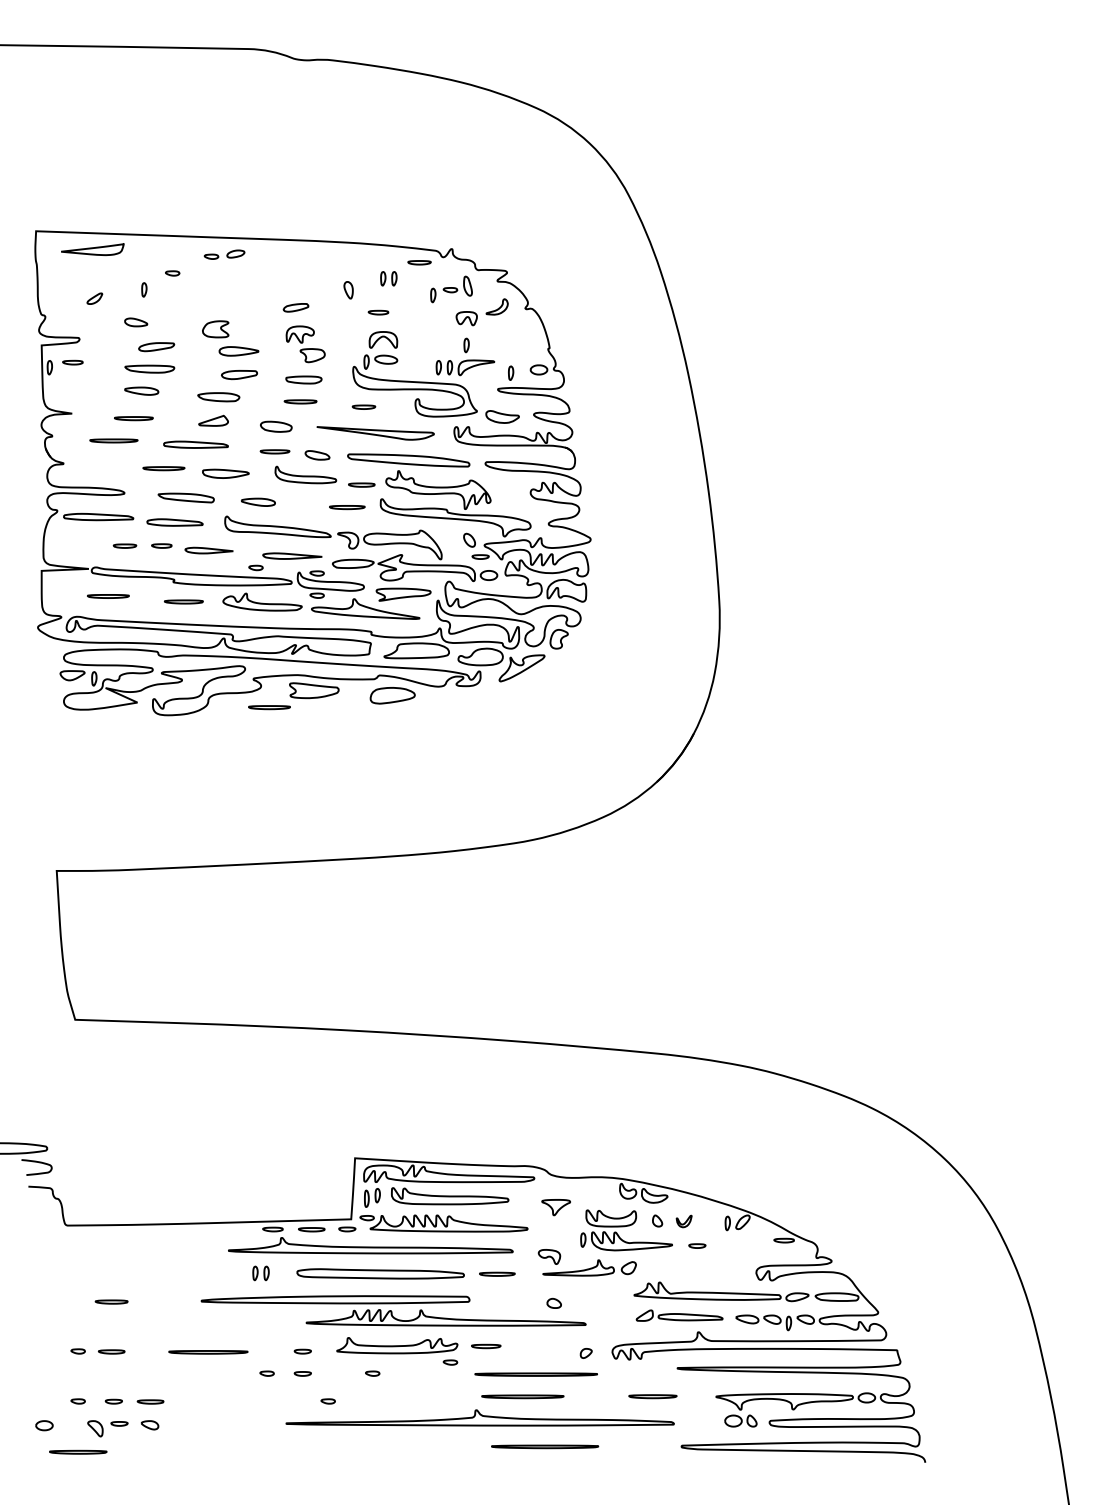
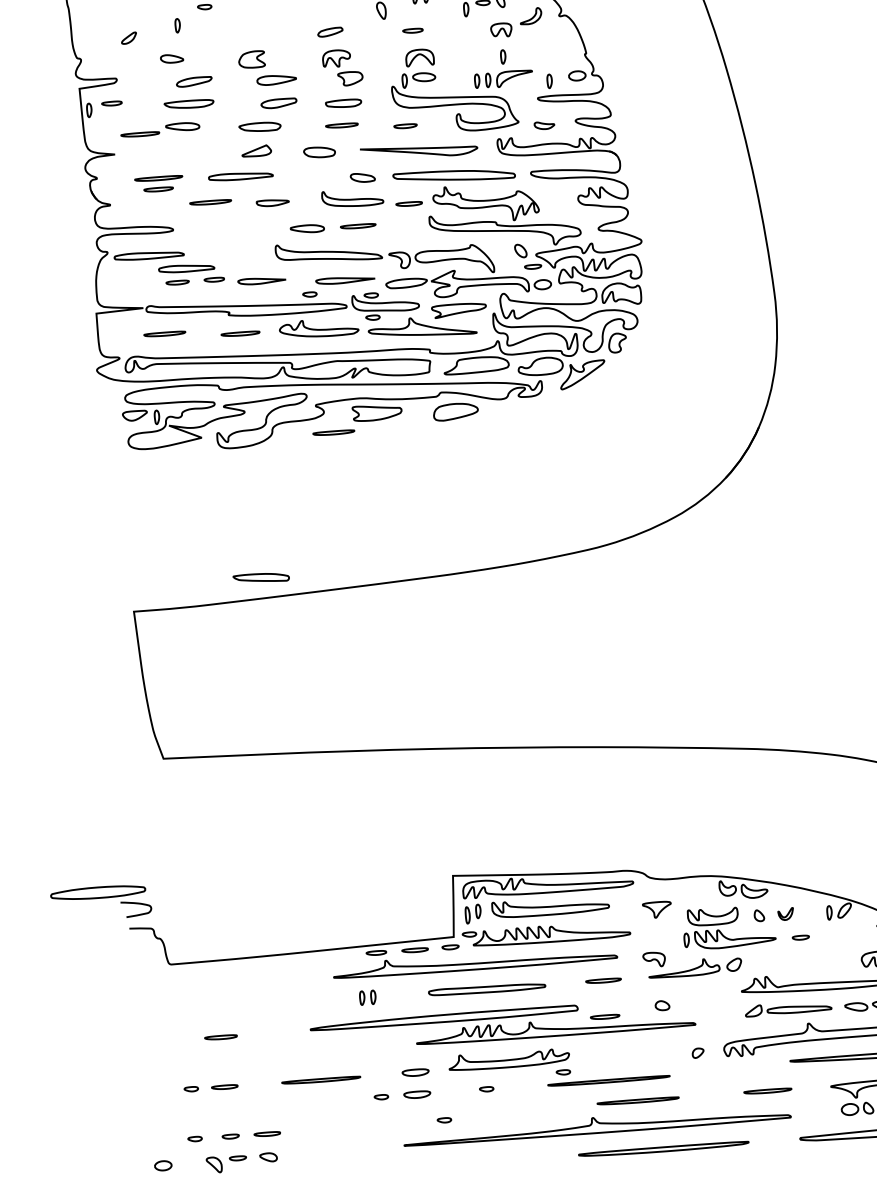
part: (502, 416) -> (544, 125), size x0.6
part: (133, 418) -> (139, 134), moved
part: (274, 451) -> (158, 189), moved
part: (225, 473) -> (272, 202), size x0.7
part: (185, 497) -> (260, 577), moved
part: (347, 507) -> (358, 226), moved
part: (174, 522) -> (186, 268), moved
part: (380, 1273) -> (486, 988), size x0.7
part: (486, 1346) -> (605, 1017), moved
part: (302, 1351) -> (415, 1072), size x1.6
part: (302, 1373) -> (416, 1094), size x1.6
line: (535, 1374) -> (608, 1081), moved
part: (545, 1446) -> (664, 1148), size x1.6

